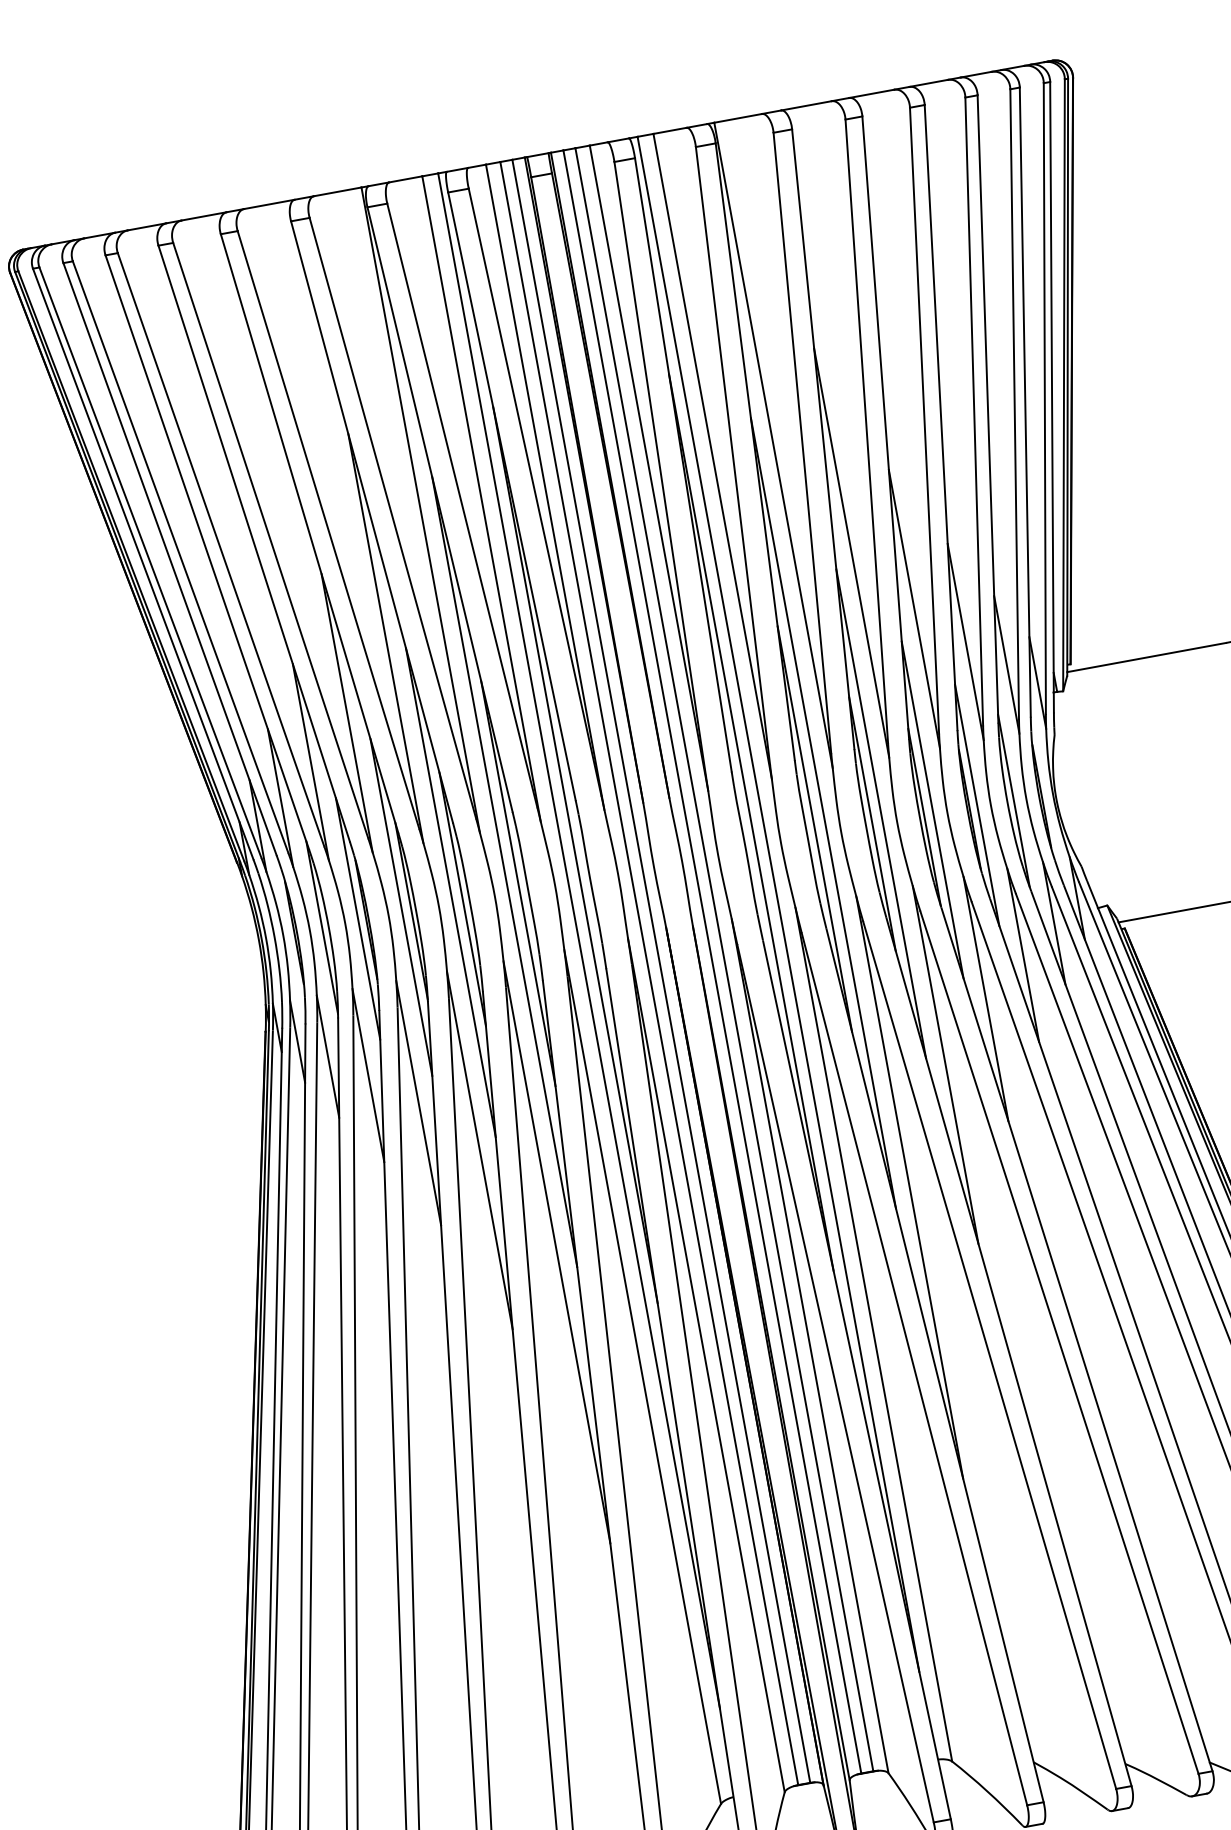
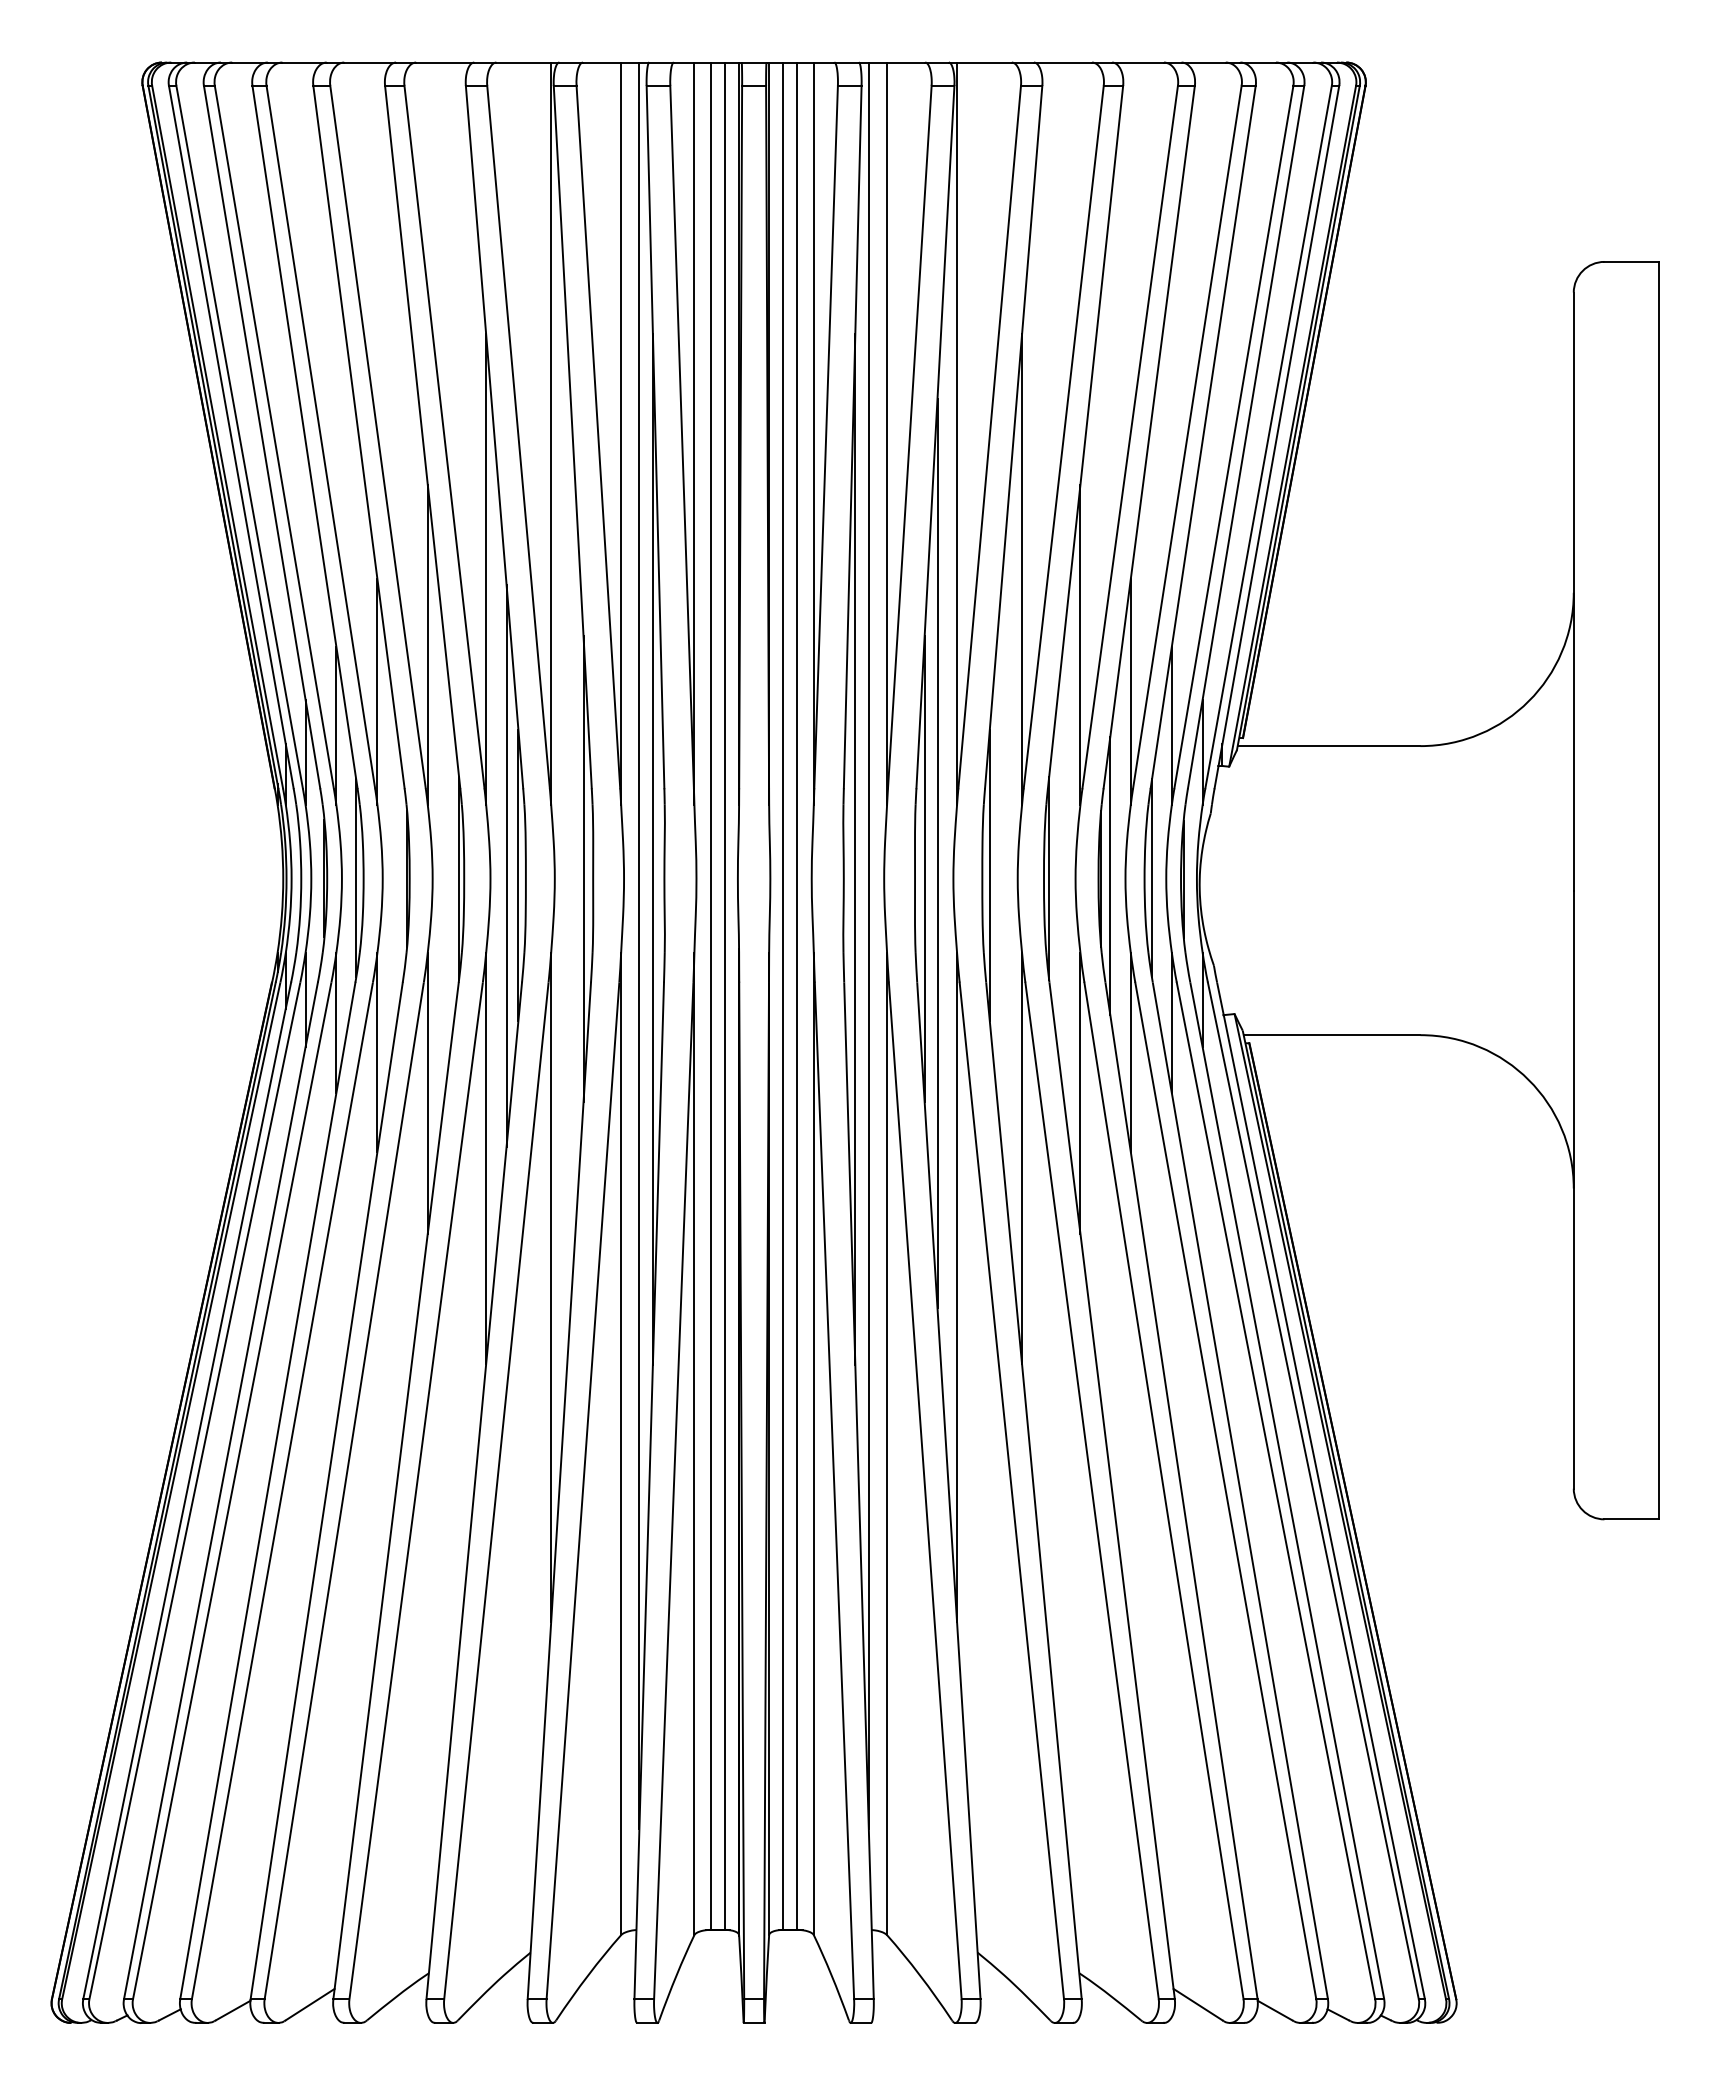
line: (932, 809) -> (1059, 871), removed
line: (881, 813) -> (1001, 865), removed
line: (504, 871) -> (570, 853), removed
line: (401, 906) -> (448, 871), removed
line: (357, 918) -> (397, 875), removed

